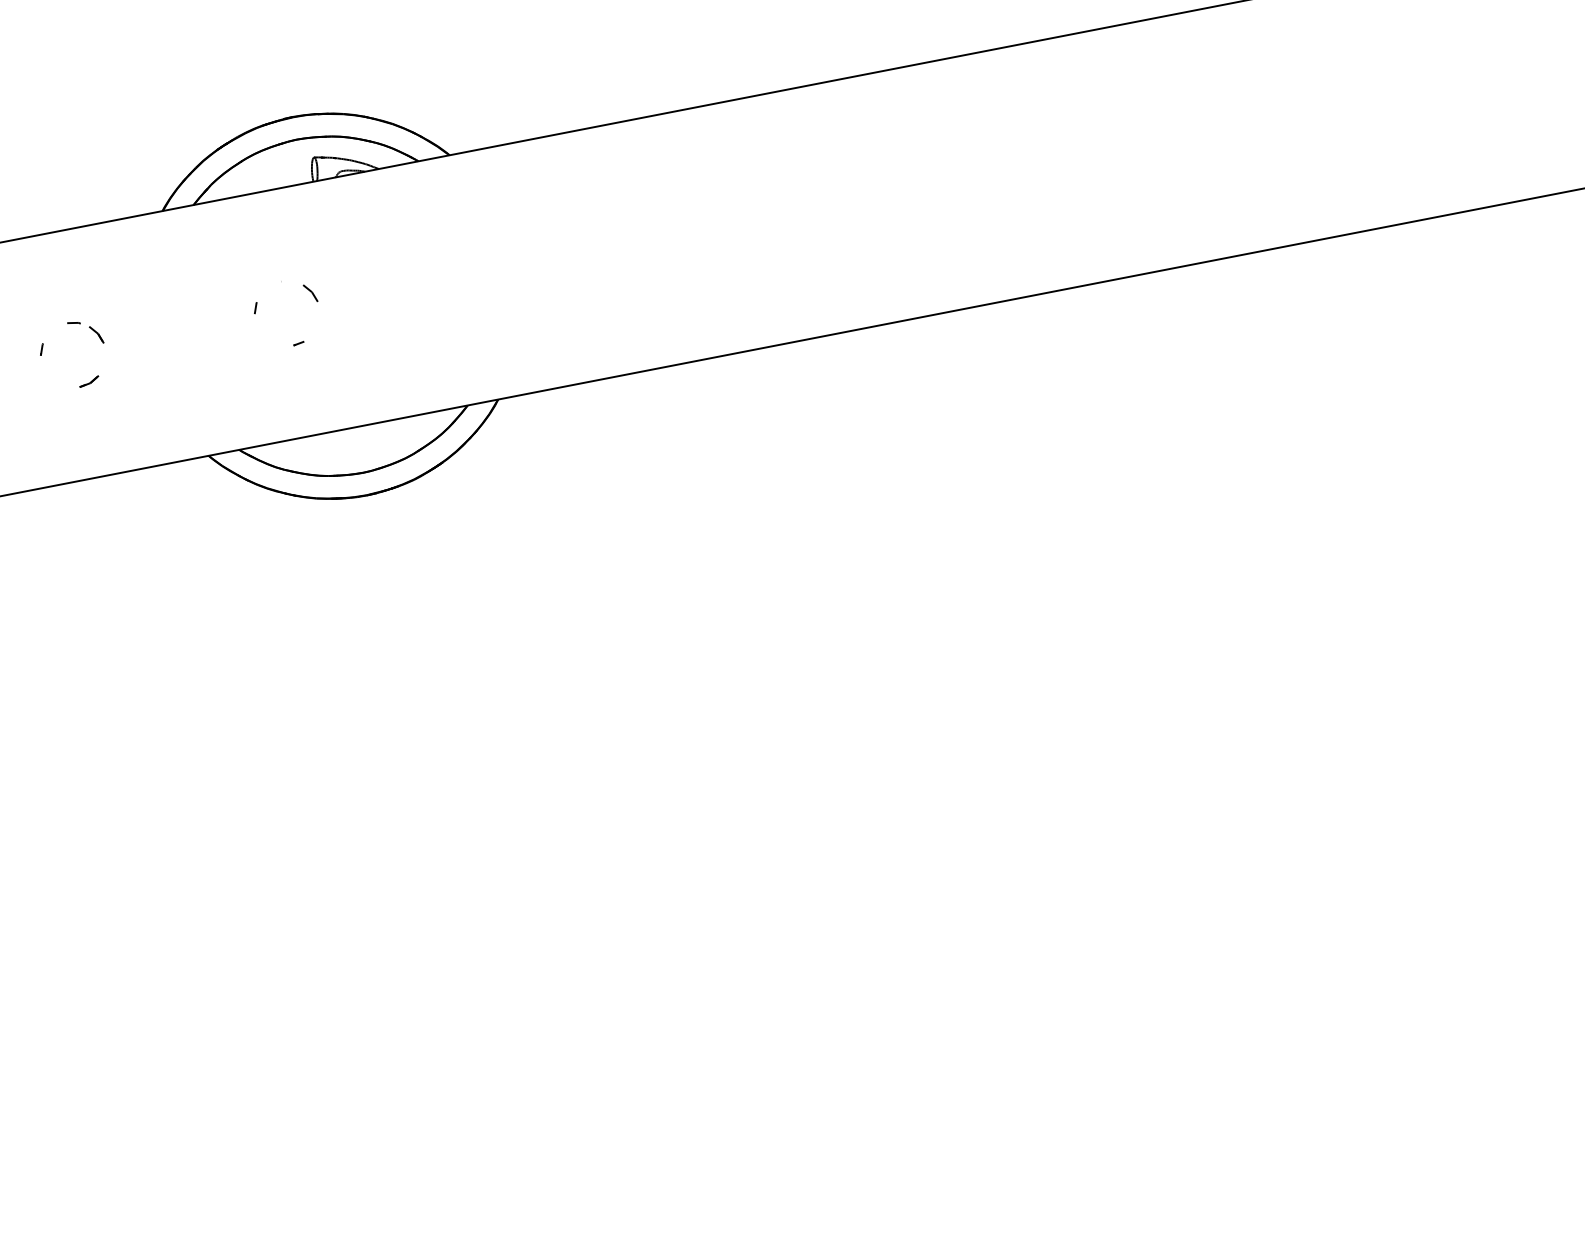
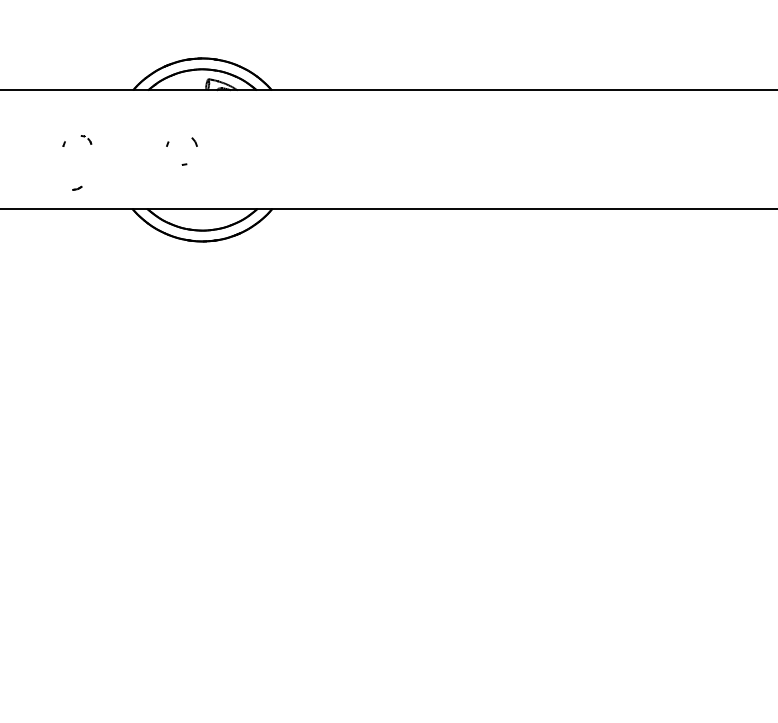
part: (86, 331) -> (86, 139), size x0.7
part: (89, 379) -> (77, 187), moved

